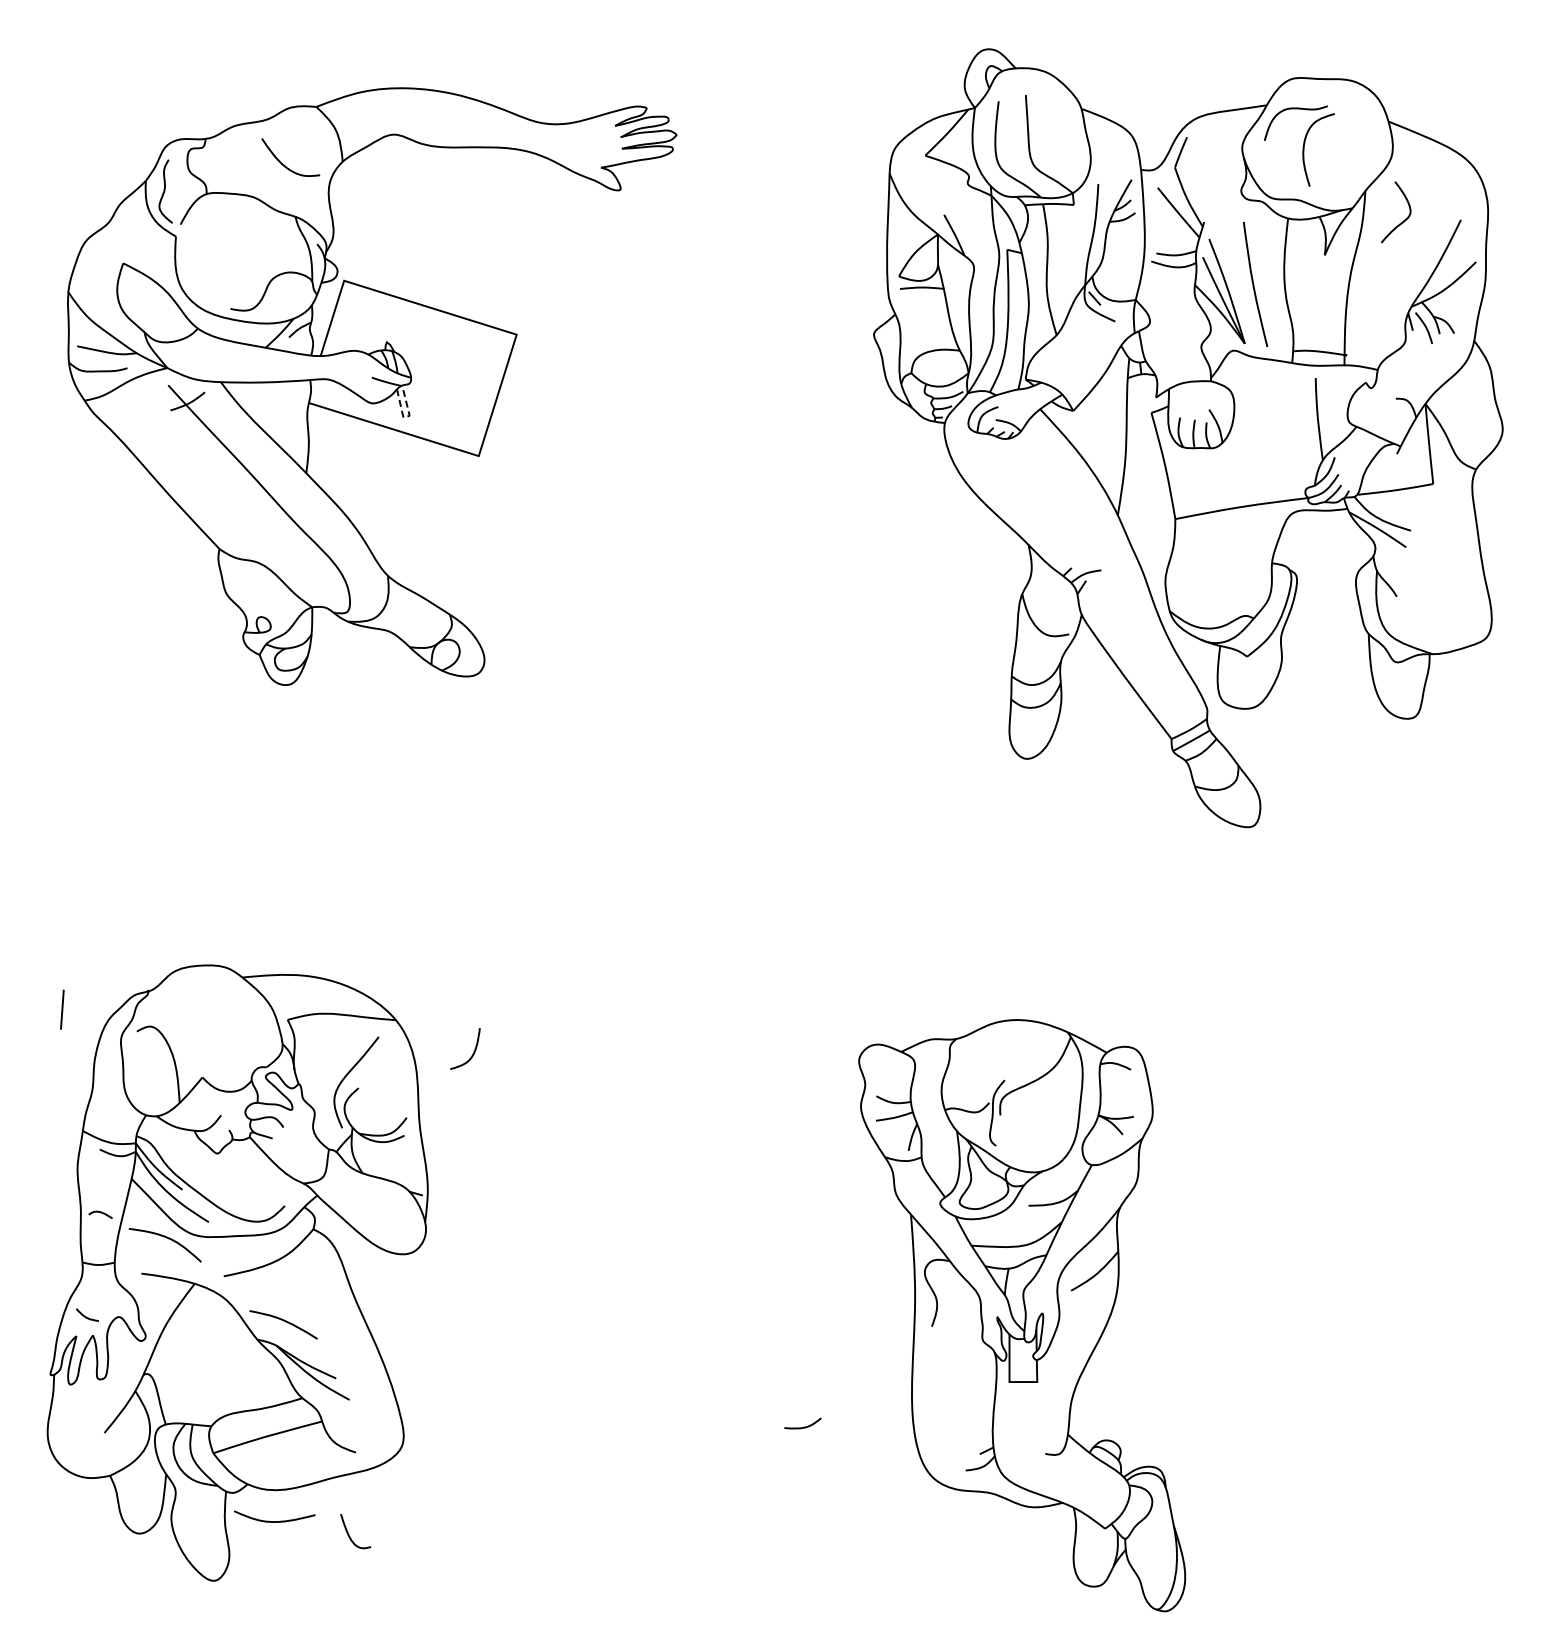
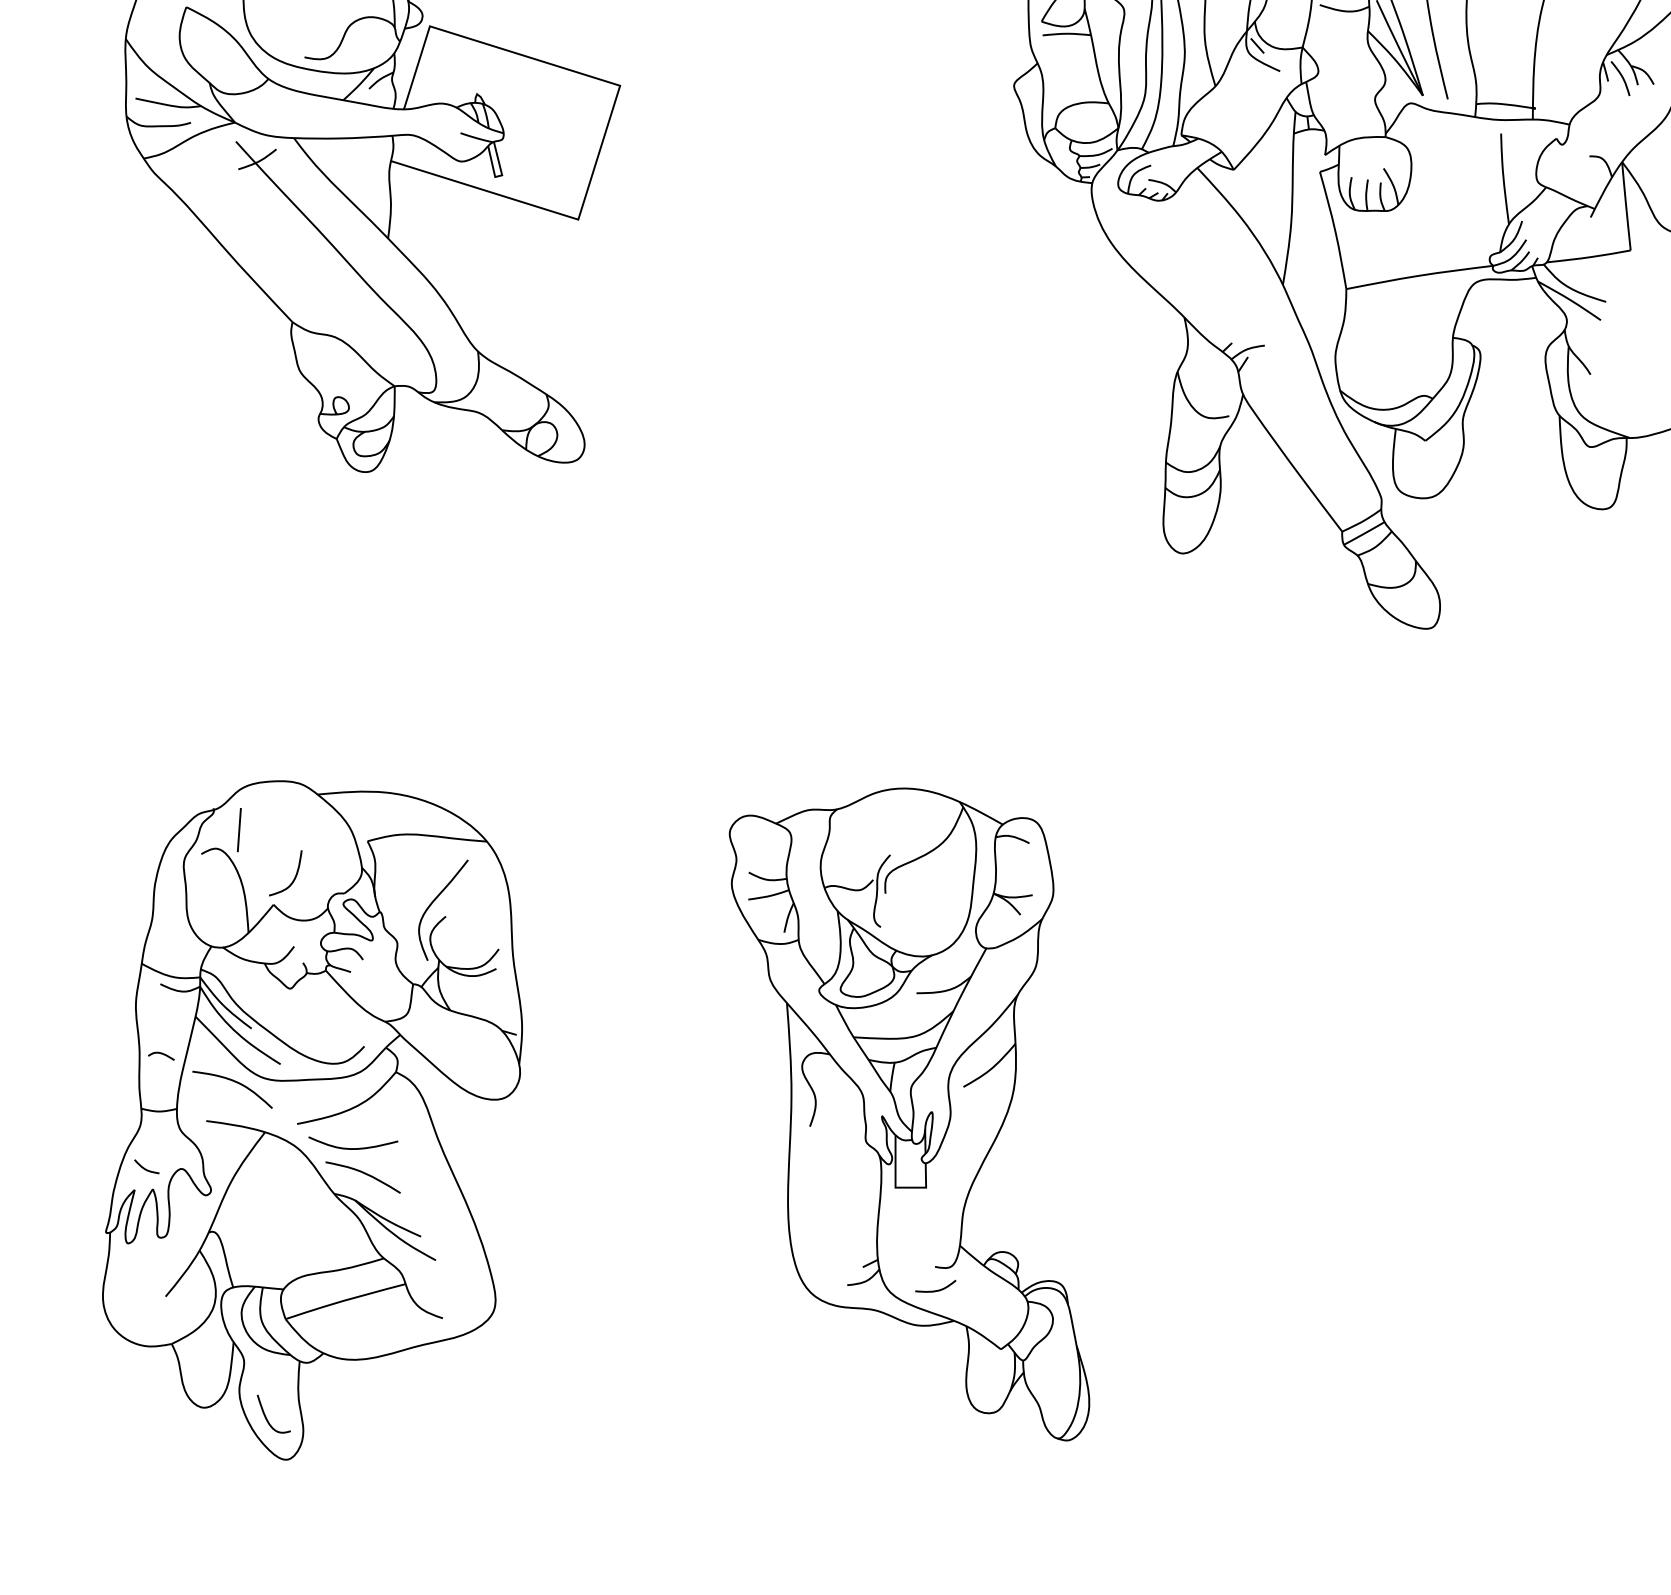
line: (407, 416) -> (499, 175), dashed -> solid
line: (62, 1009) -> (239, 829), moved
curve: (473, 1051) -> (294, 876), moved
part: (1022, 1315) -> (909, 1114), moved
curve: (274, 1521) -> (353, 1148), moved
curve: (349, 1534) -> (267, 1417), moved

